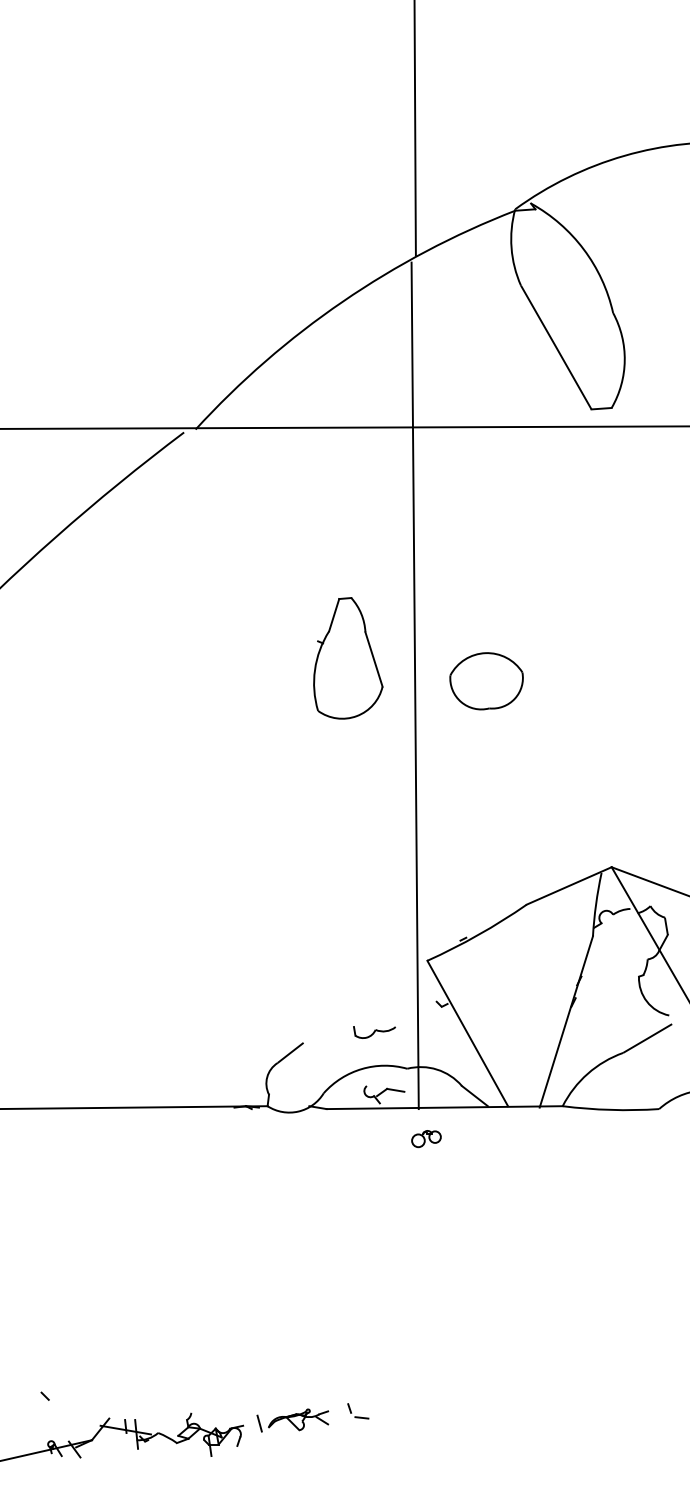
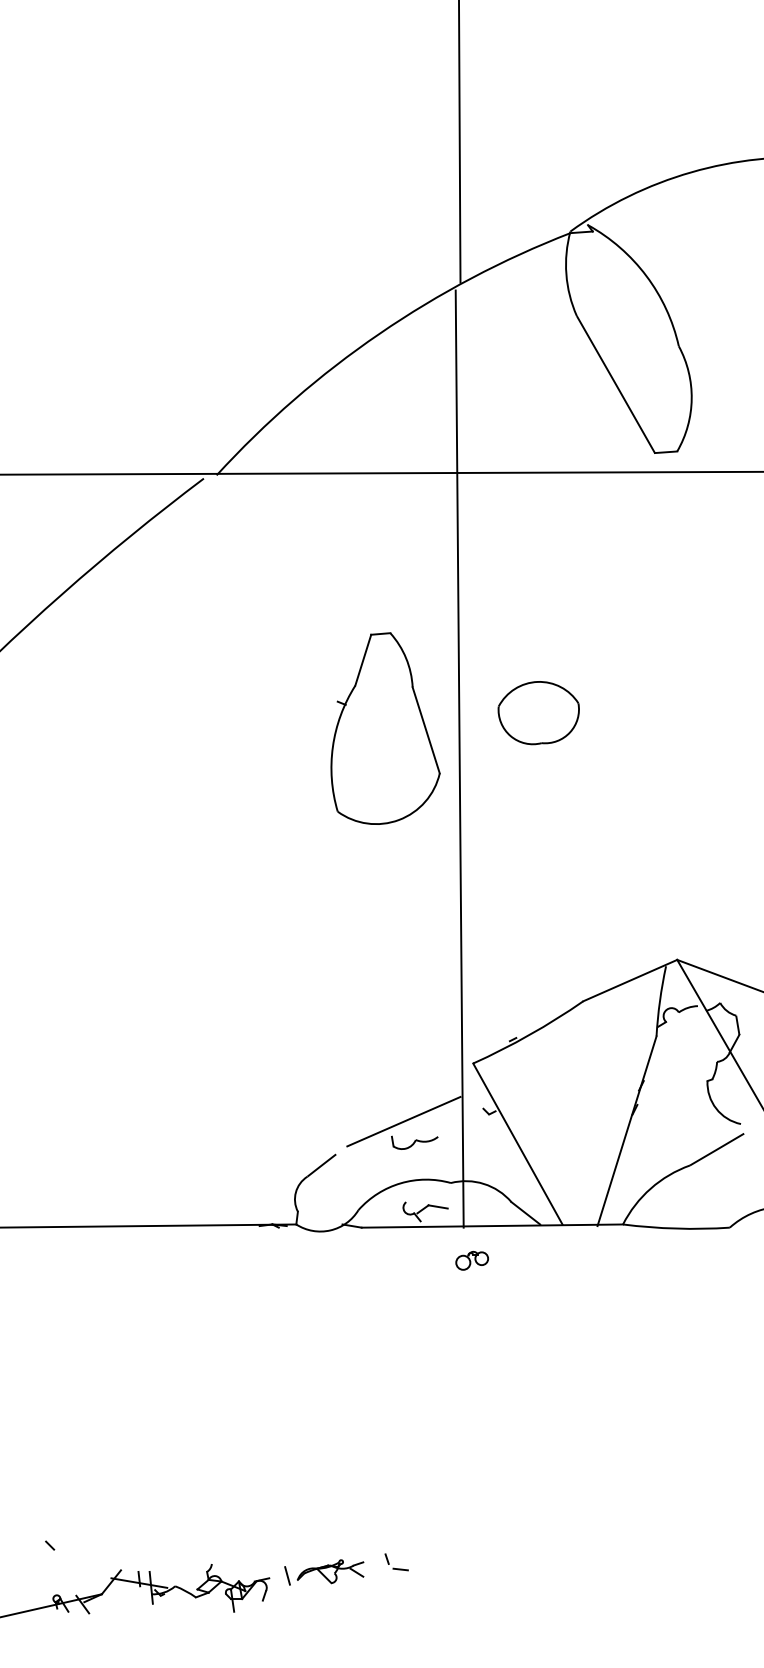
part: (348, 658) -> (385, 728), size x1.43
part: (486, 681) -> (538, 713), moved
line: (364, 1013) -> (403, 1121), added

